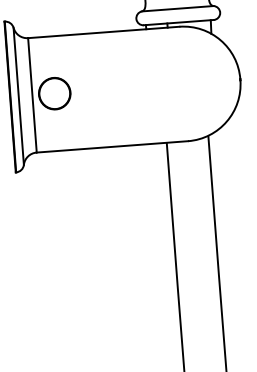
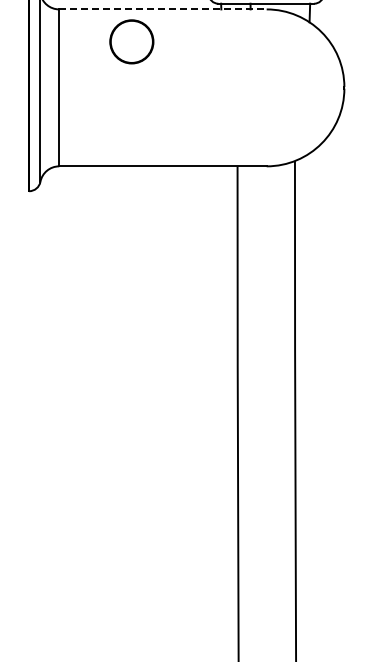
line: (103, 32) -> (162, 9), solid -> dashed
circle: (54, 93) -> (131, 41), moved

